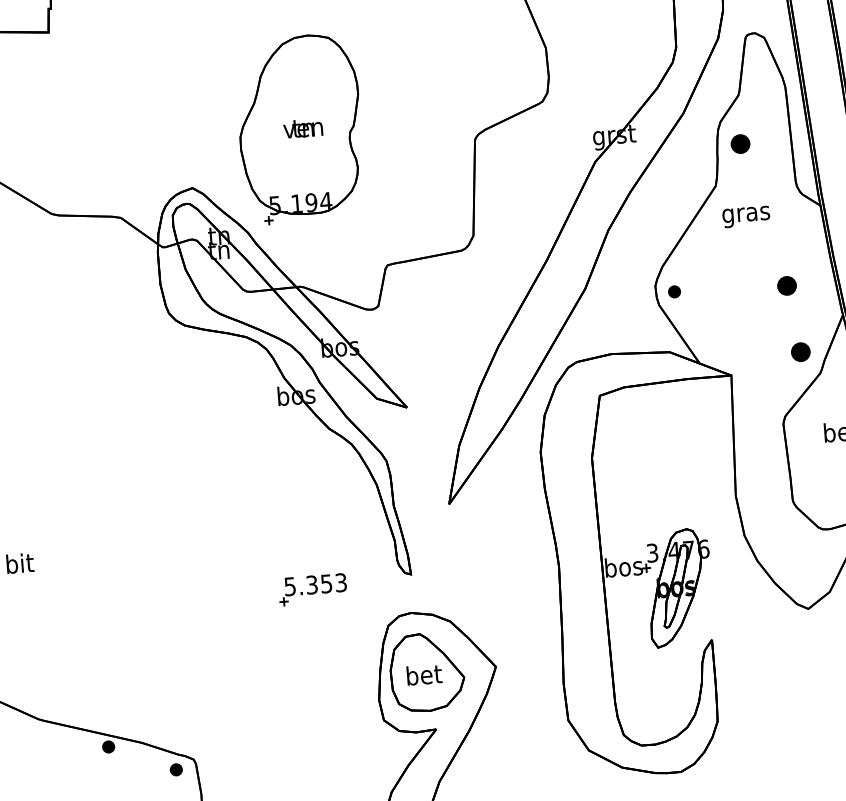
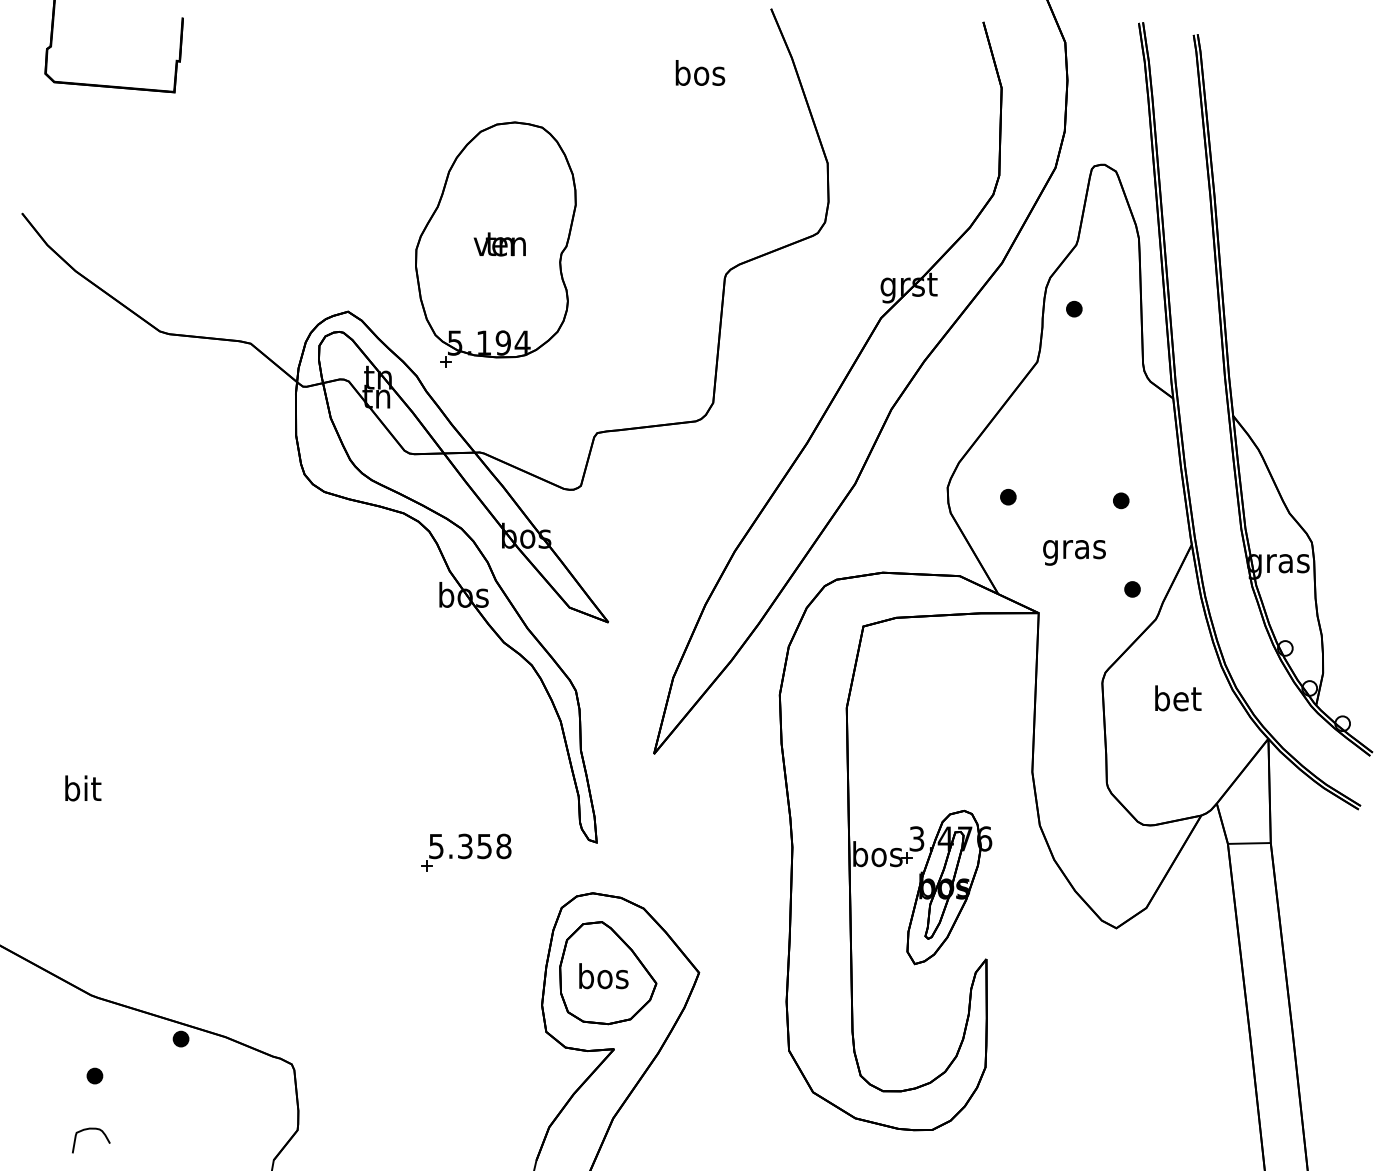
part: (740, 143) -> (1074, 308), size x0.62
text: (746, 216) -> (1074, 552), moved
part: (787, 285) -> (1121, 500), size x0.62
part: (674, 292) -> (1008, 497), moved
part: (800, 352) -> (1132, 589), size x0.62
text: (340, 582) -> (503, 846), 5.353 -> 5.358
text: (423, 675) -> (603, 976), bet -> bos
part: (176, 769) -> (94, 1075), moved

